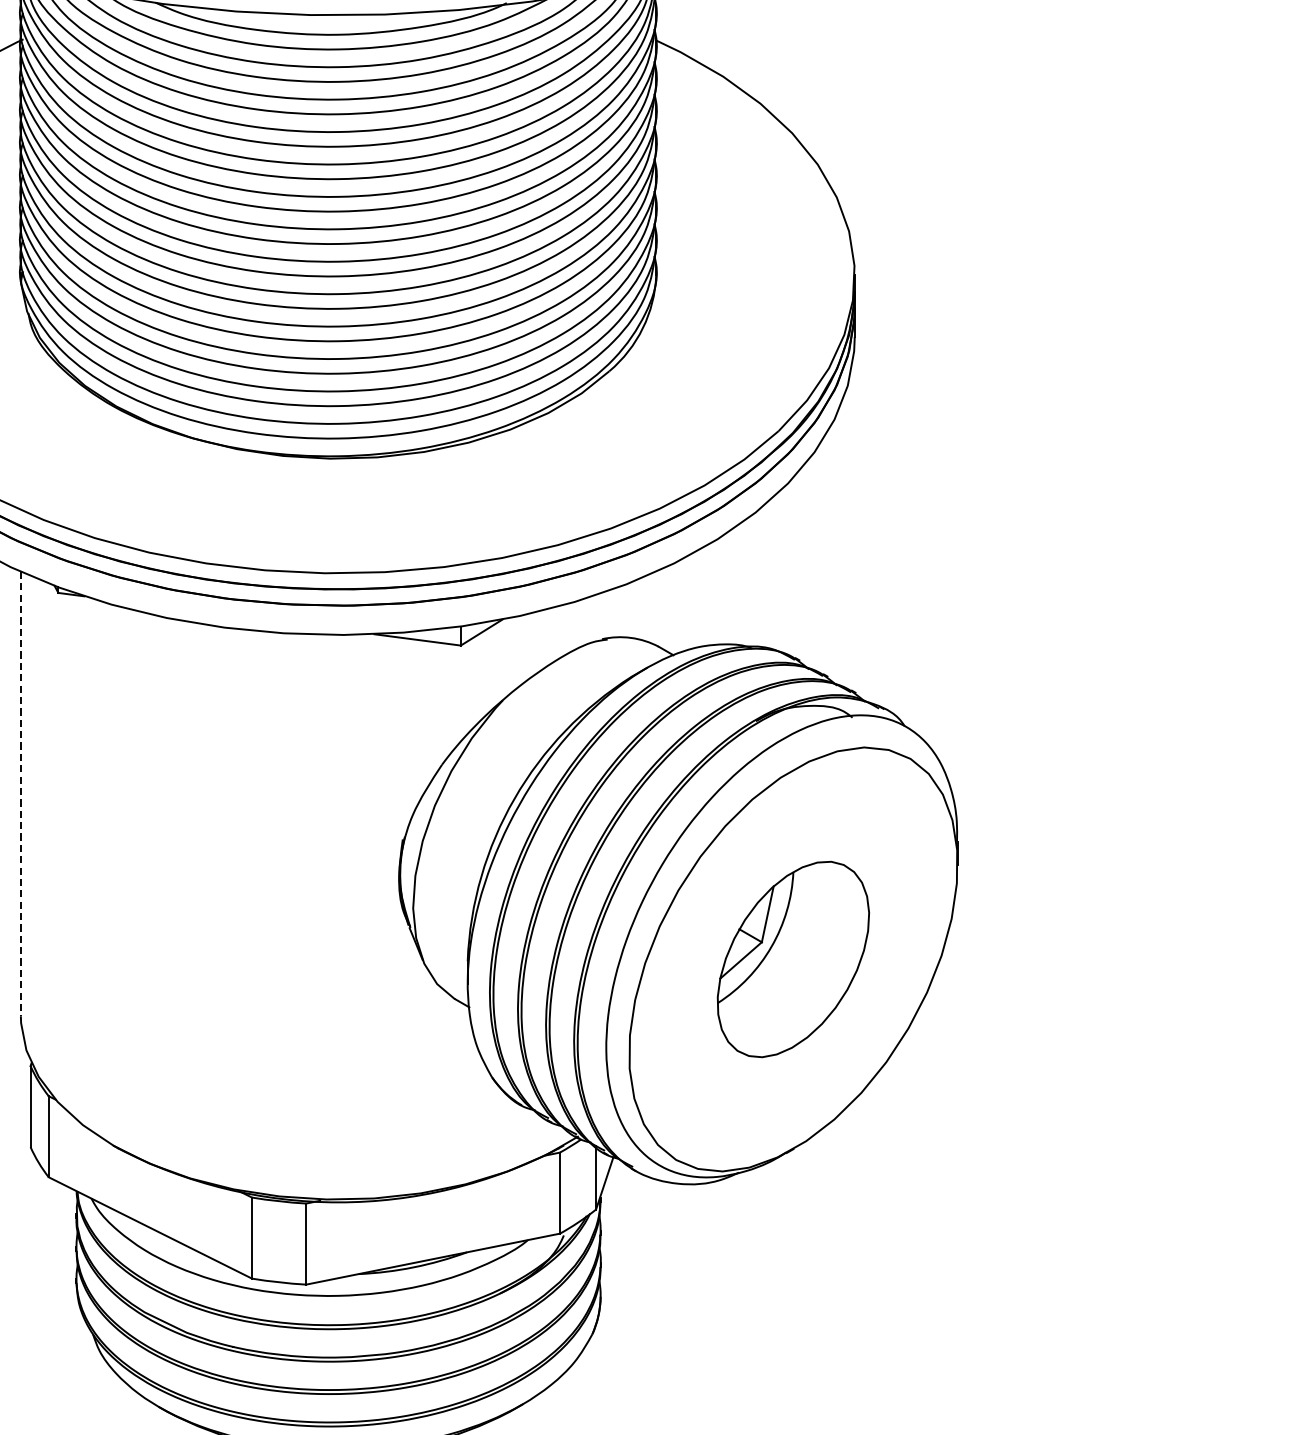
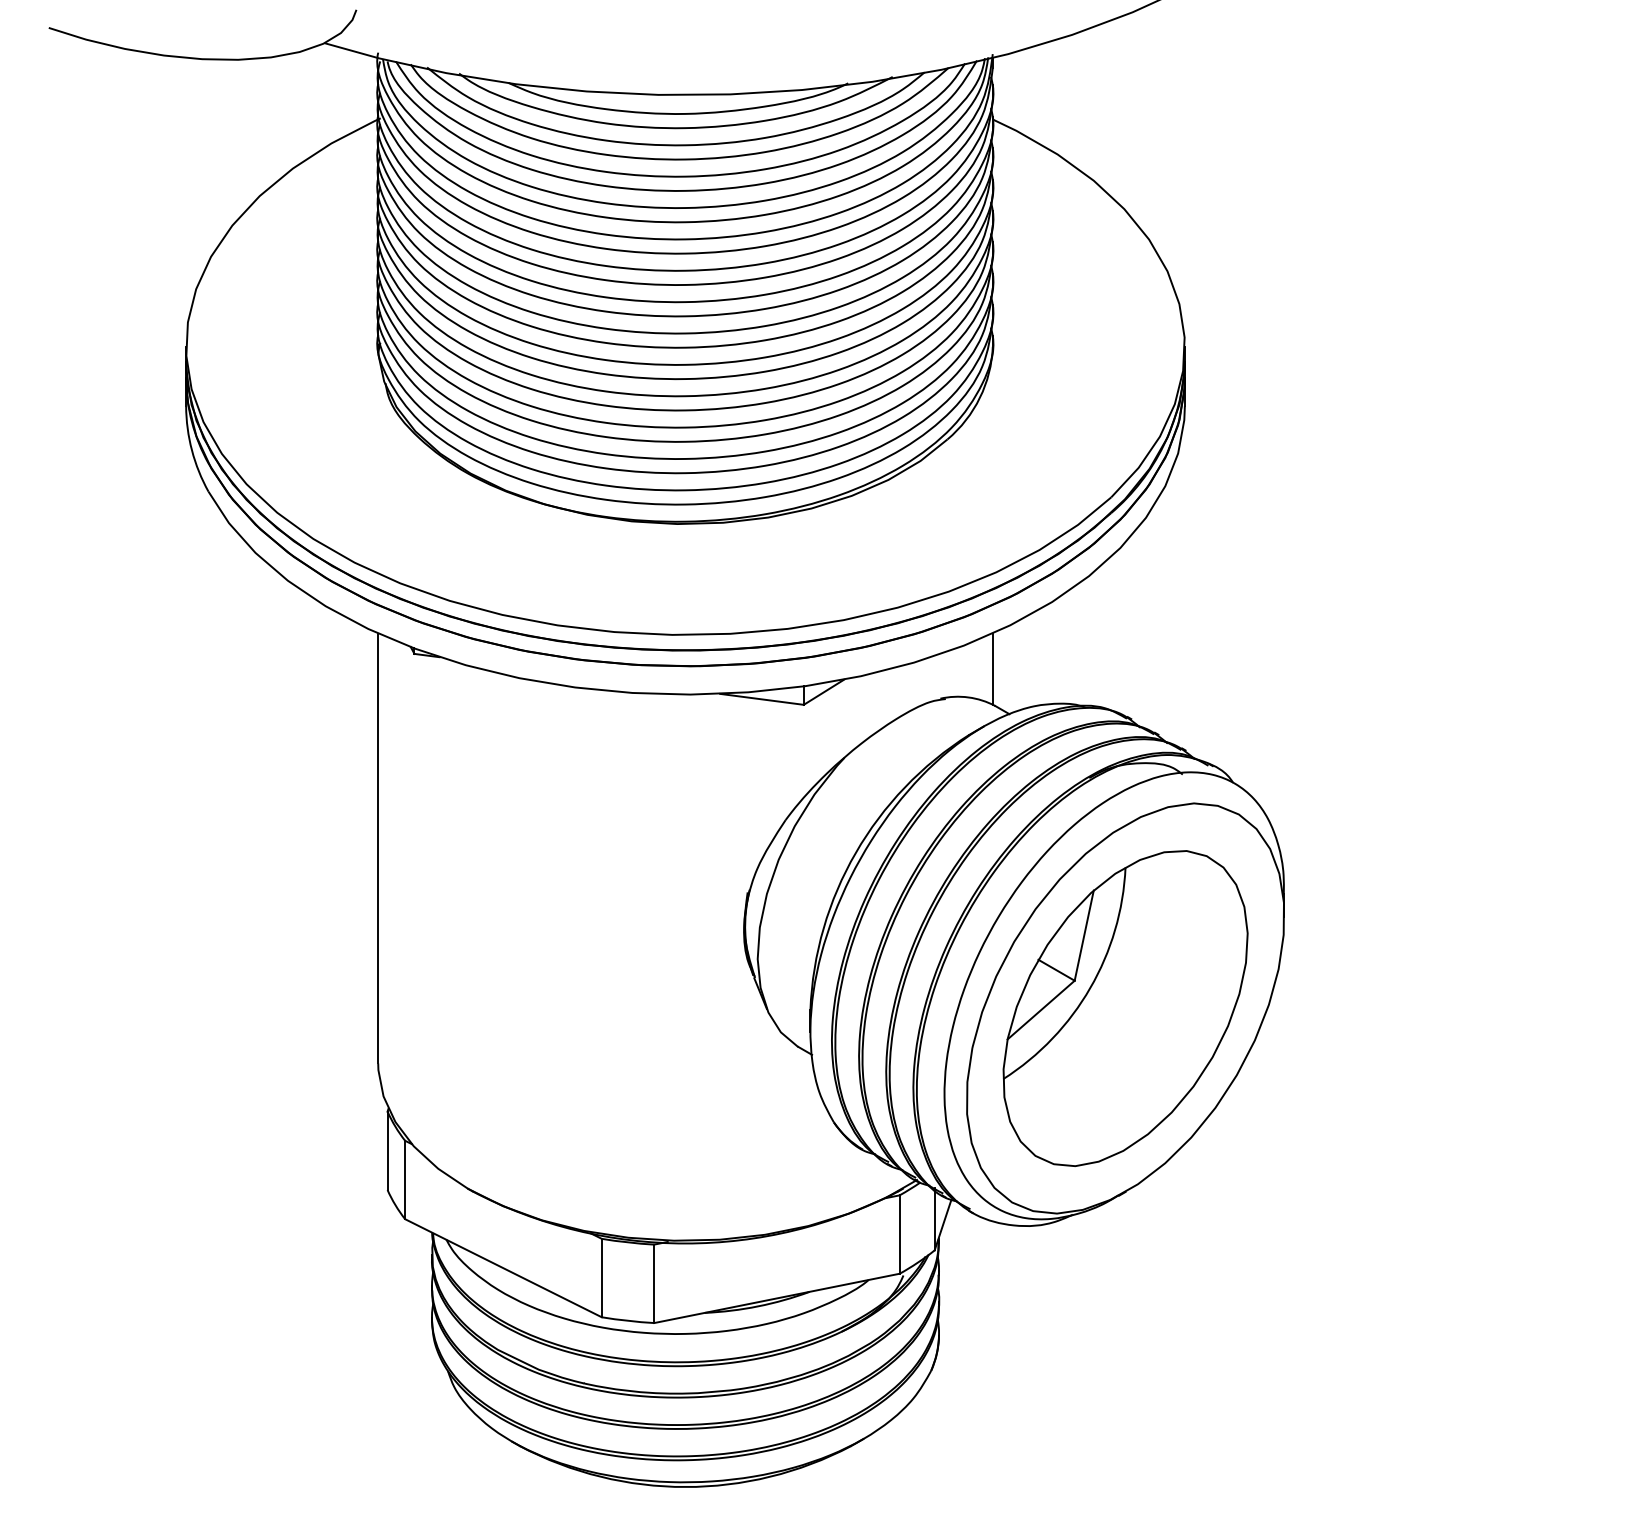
line: (655, 608) -> (992, 668), added
line: (21, 794) -> (378, 848), dashed -> solid
part: (793, 959) -> (1125, 1008), size x1.67

